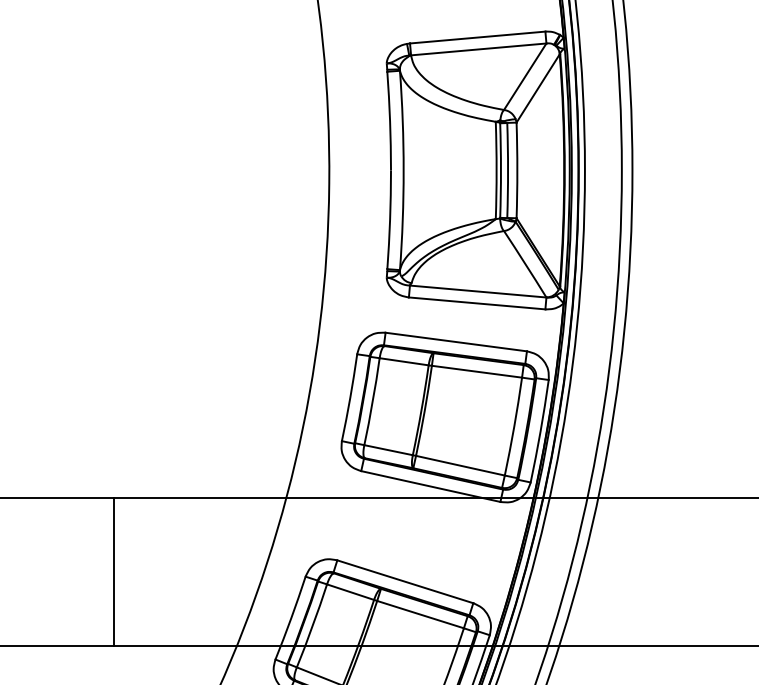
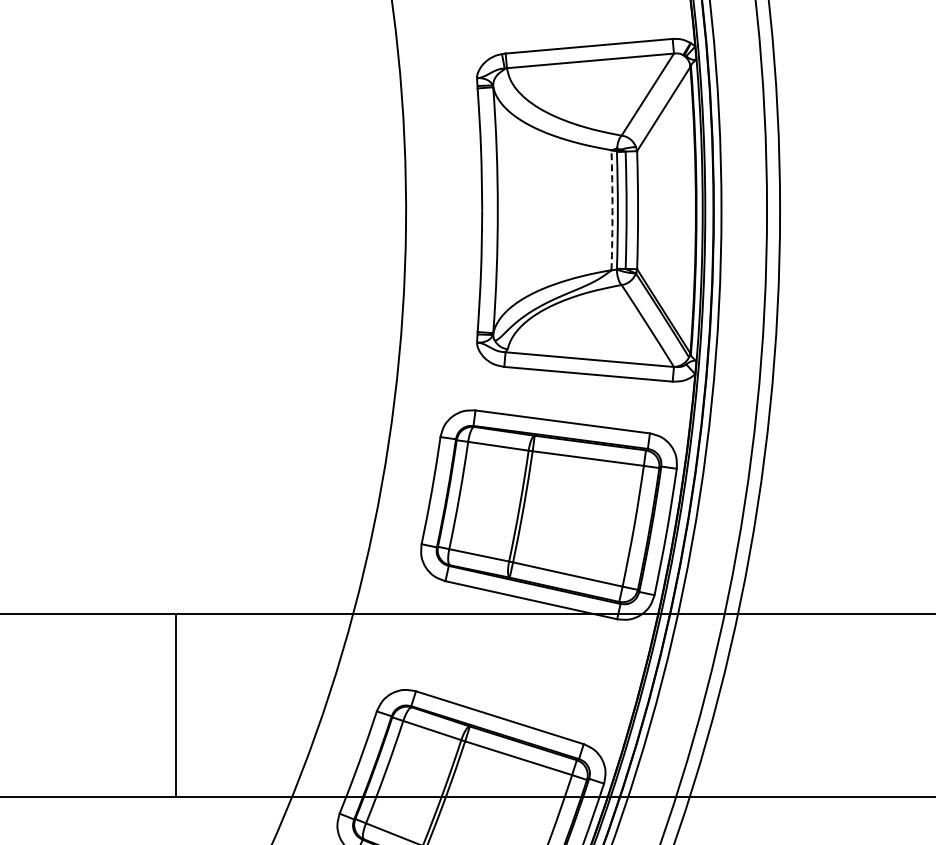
arc: (496, 170) -> (612, 210), solid -> dashed
line: (114, 571) -> (175, 704), moved

